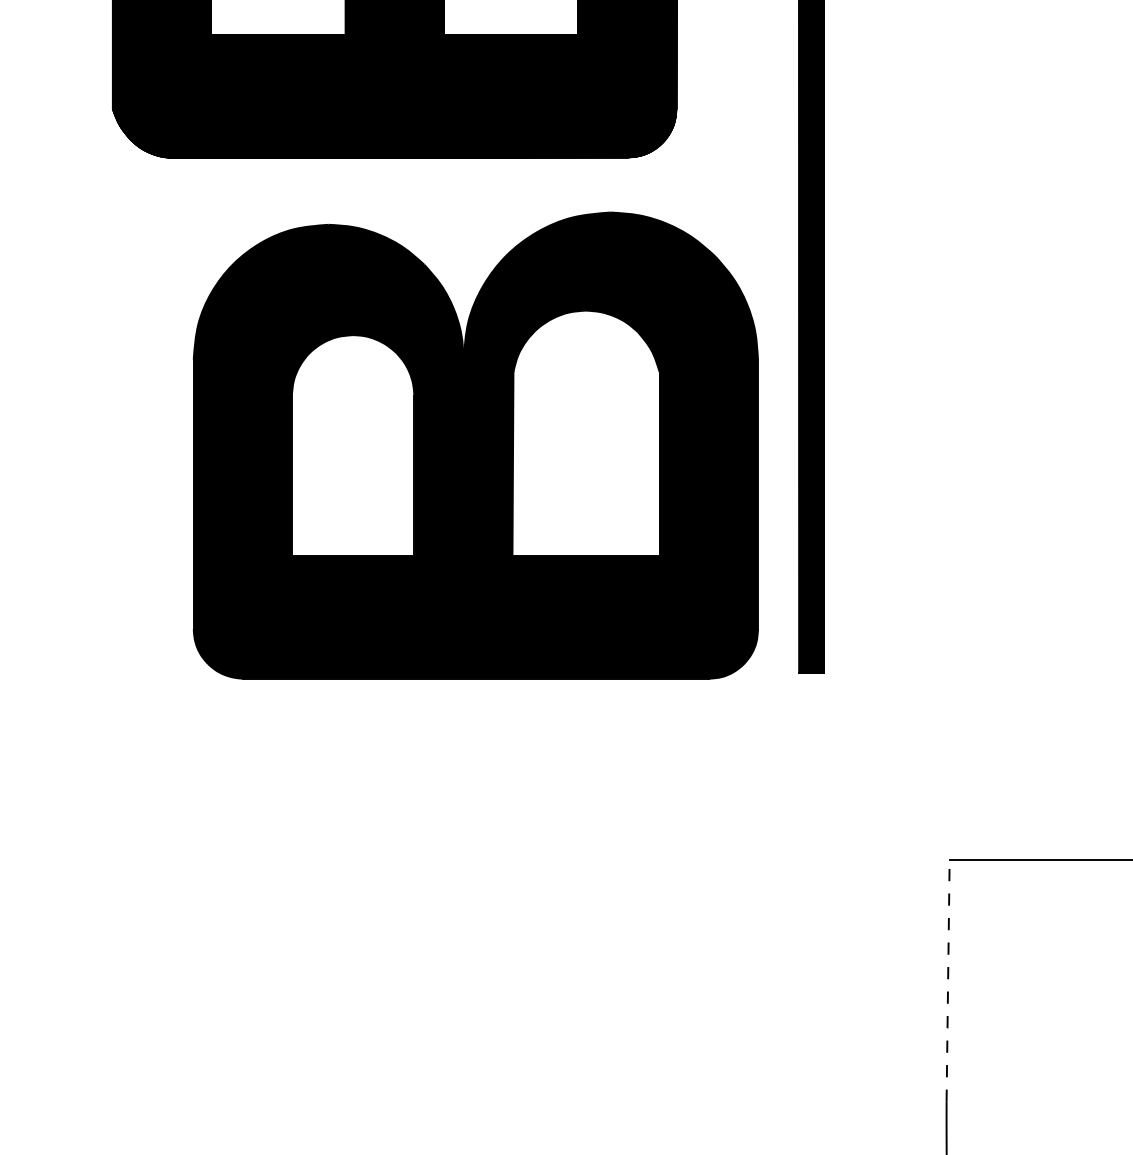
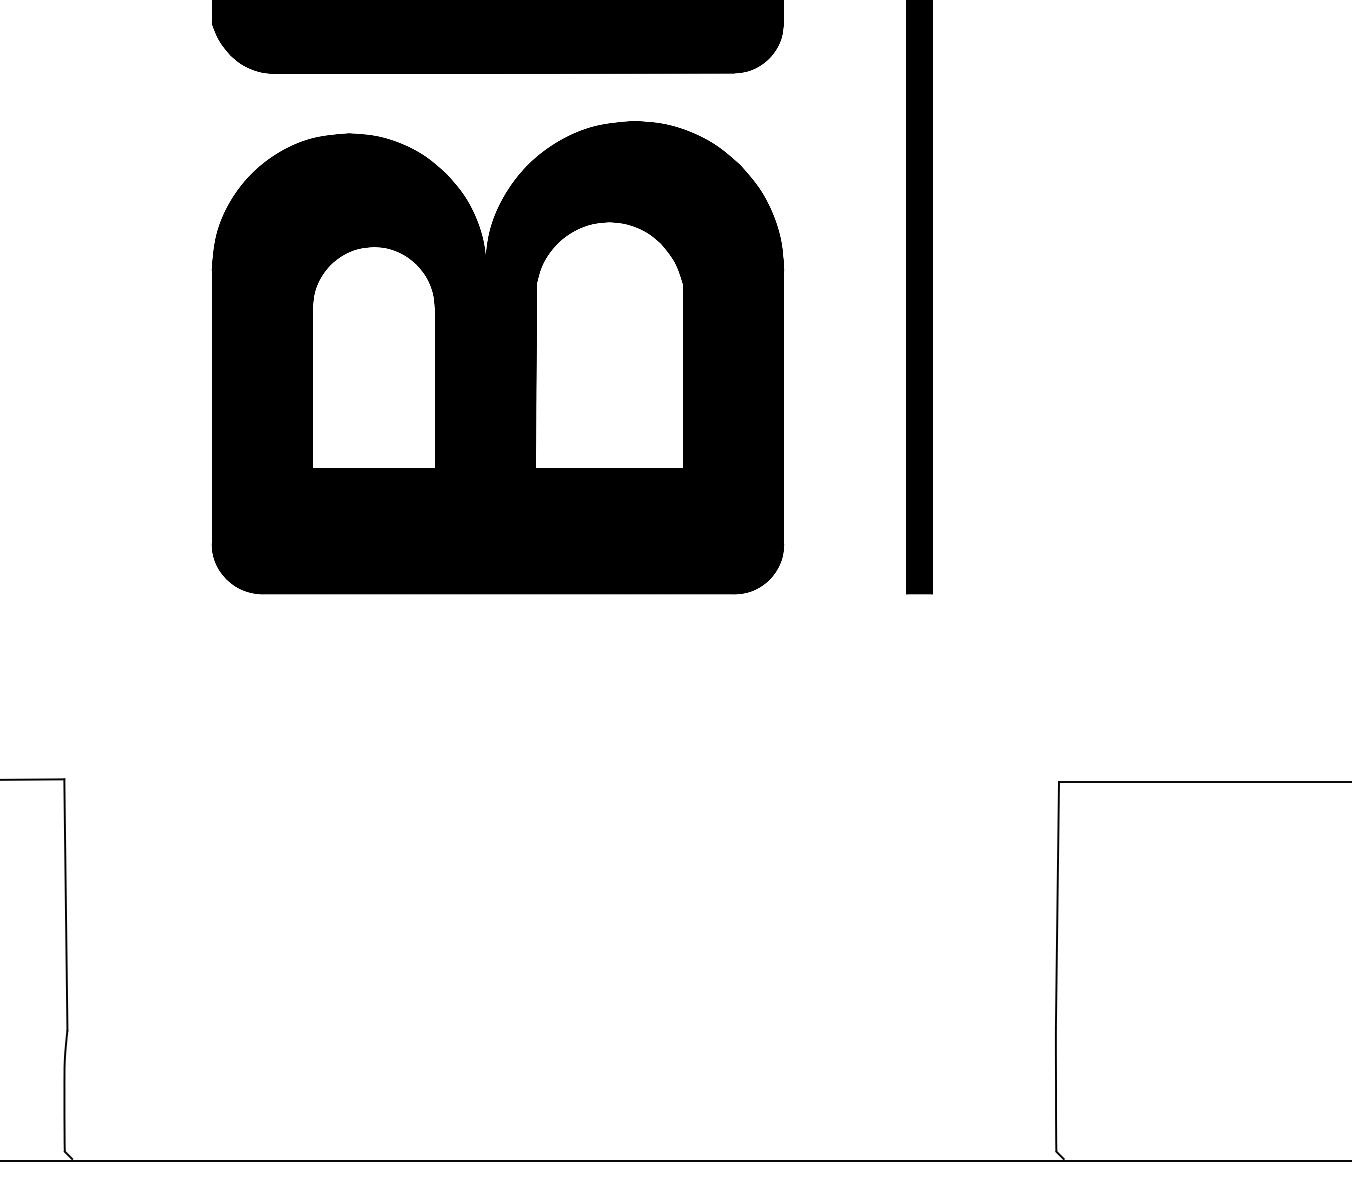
part: (475, 445) -> (497, 357), moved
line: (948, 980) -> (1057, 904), dashed -> solid

